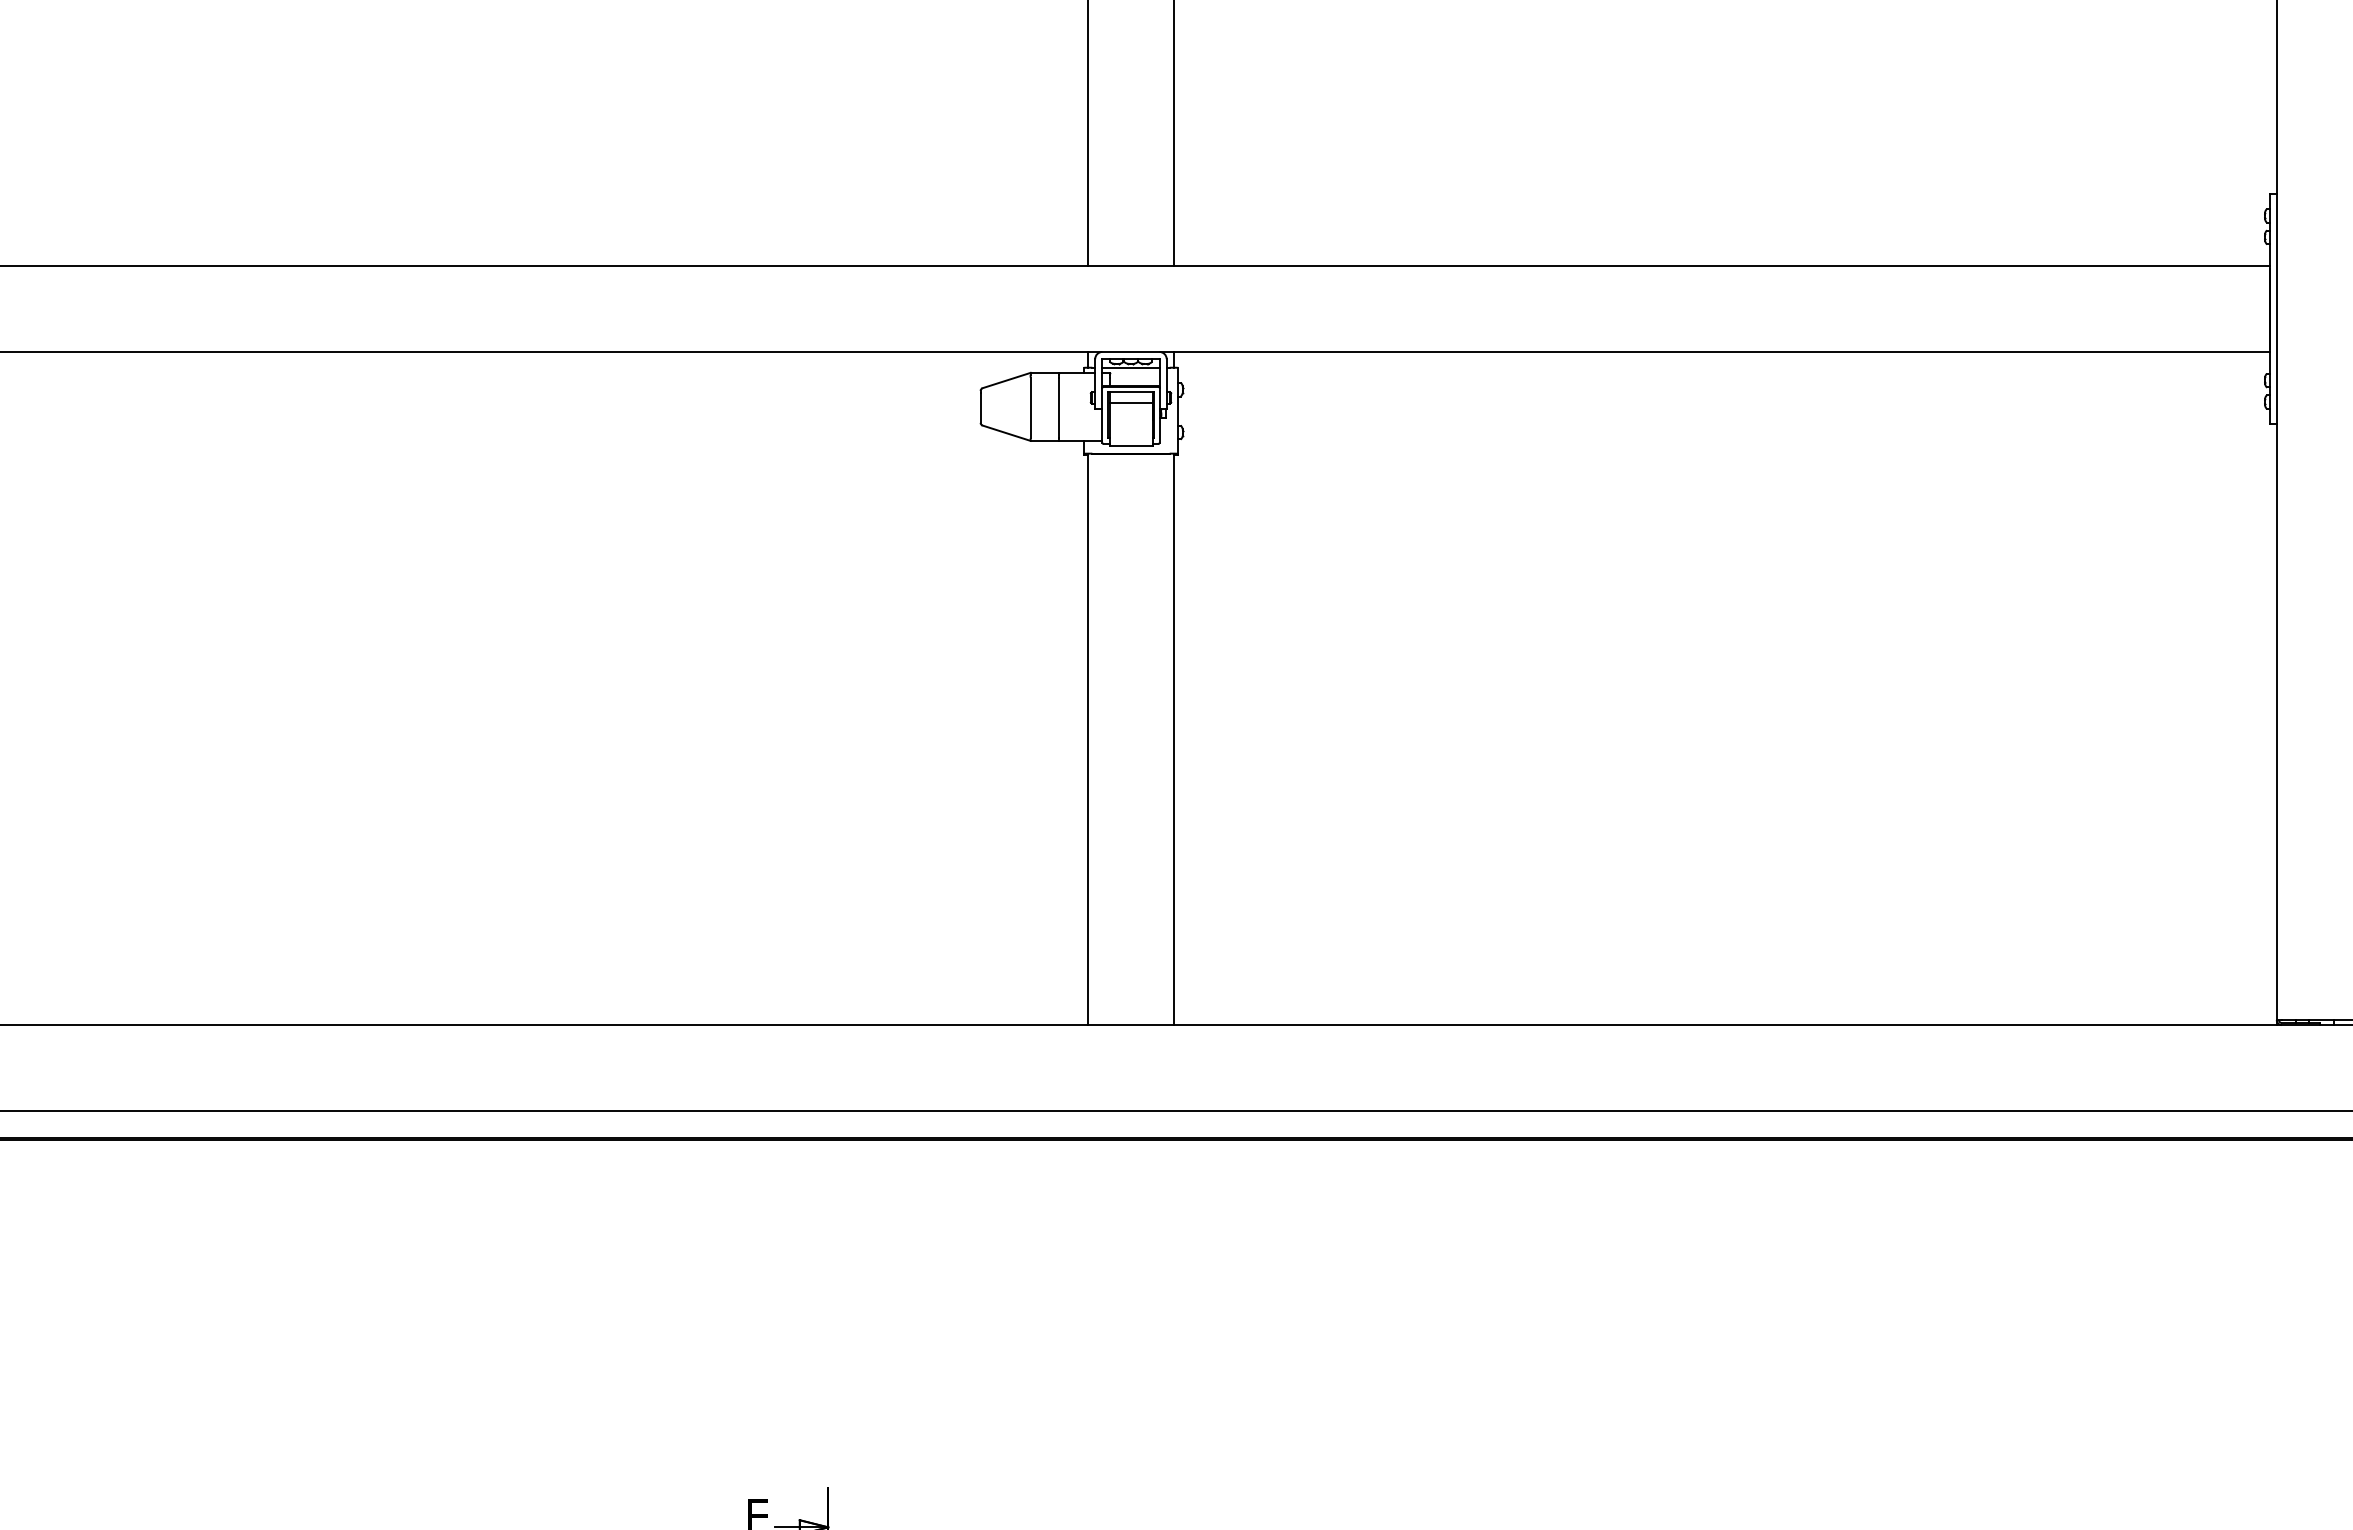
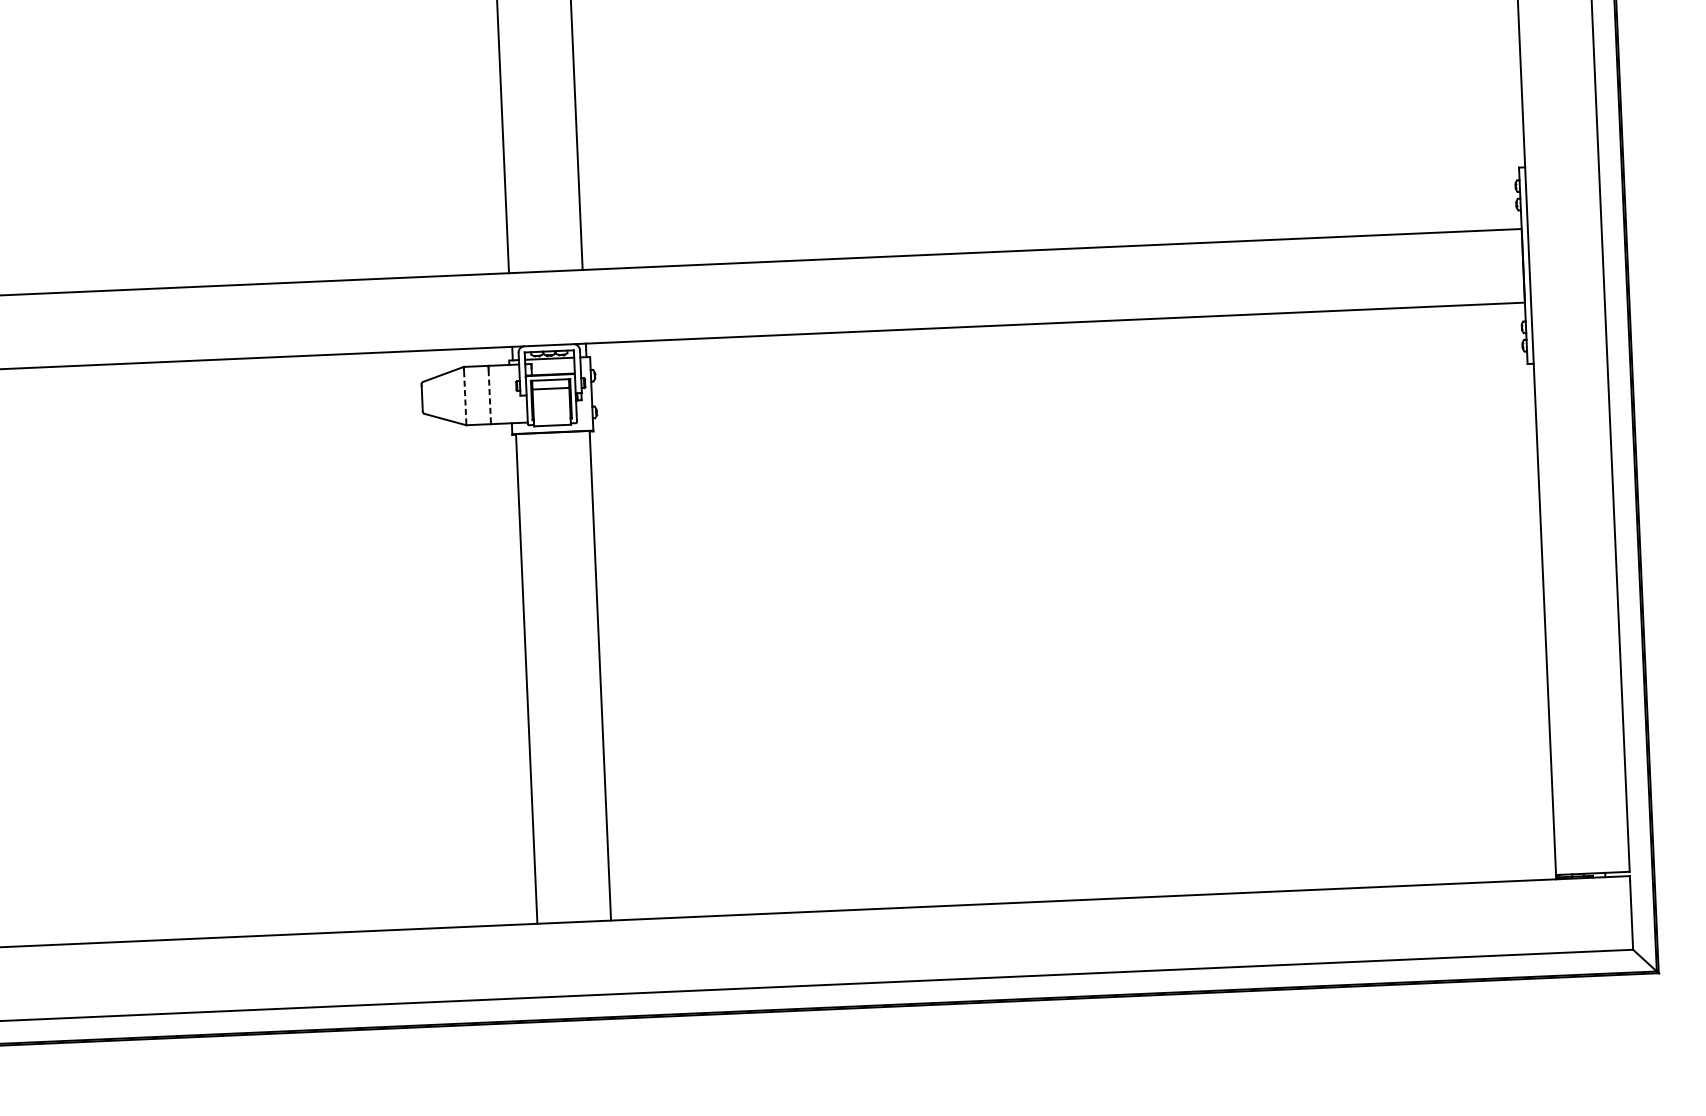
line: (1030, 408) -> (465, 397), solid -> dashed
line: (1059, 408) -> (489, 396), solid -> dashed

